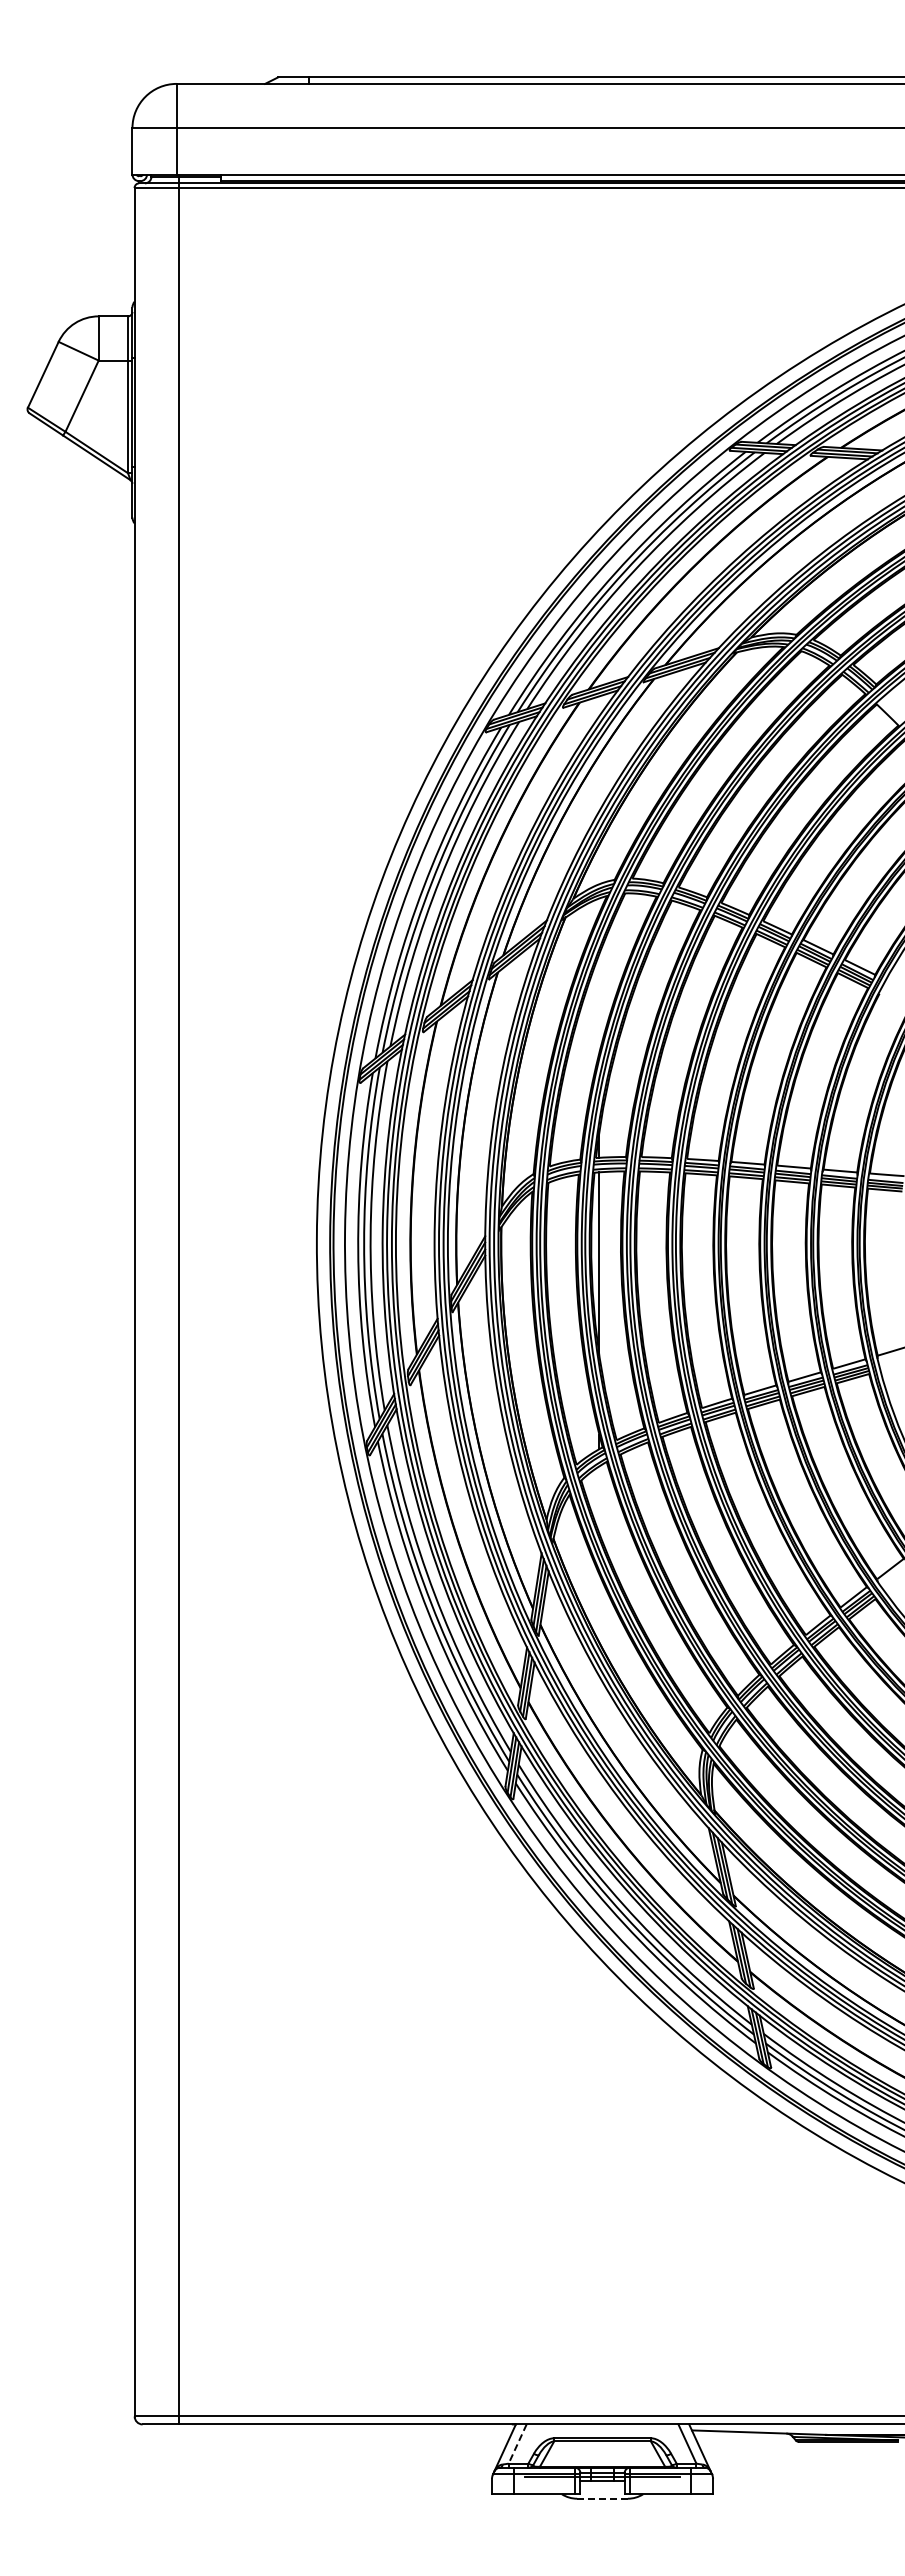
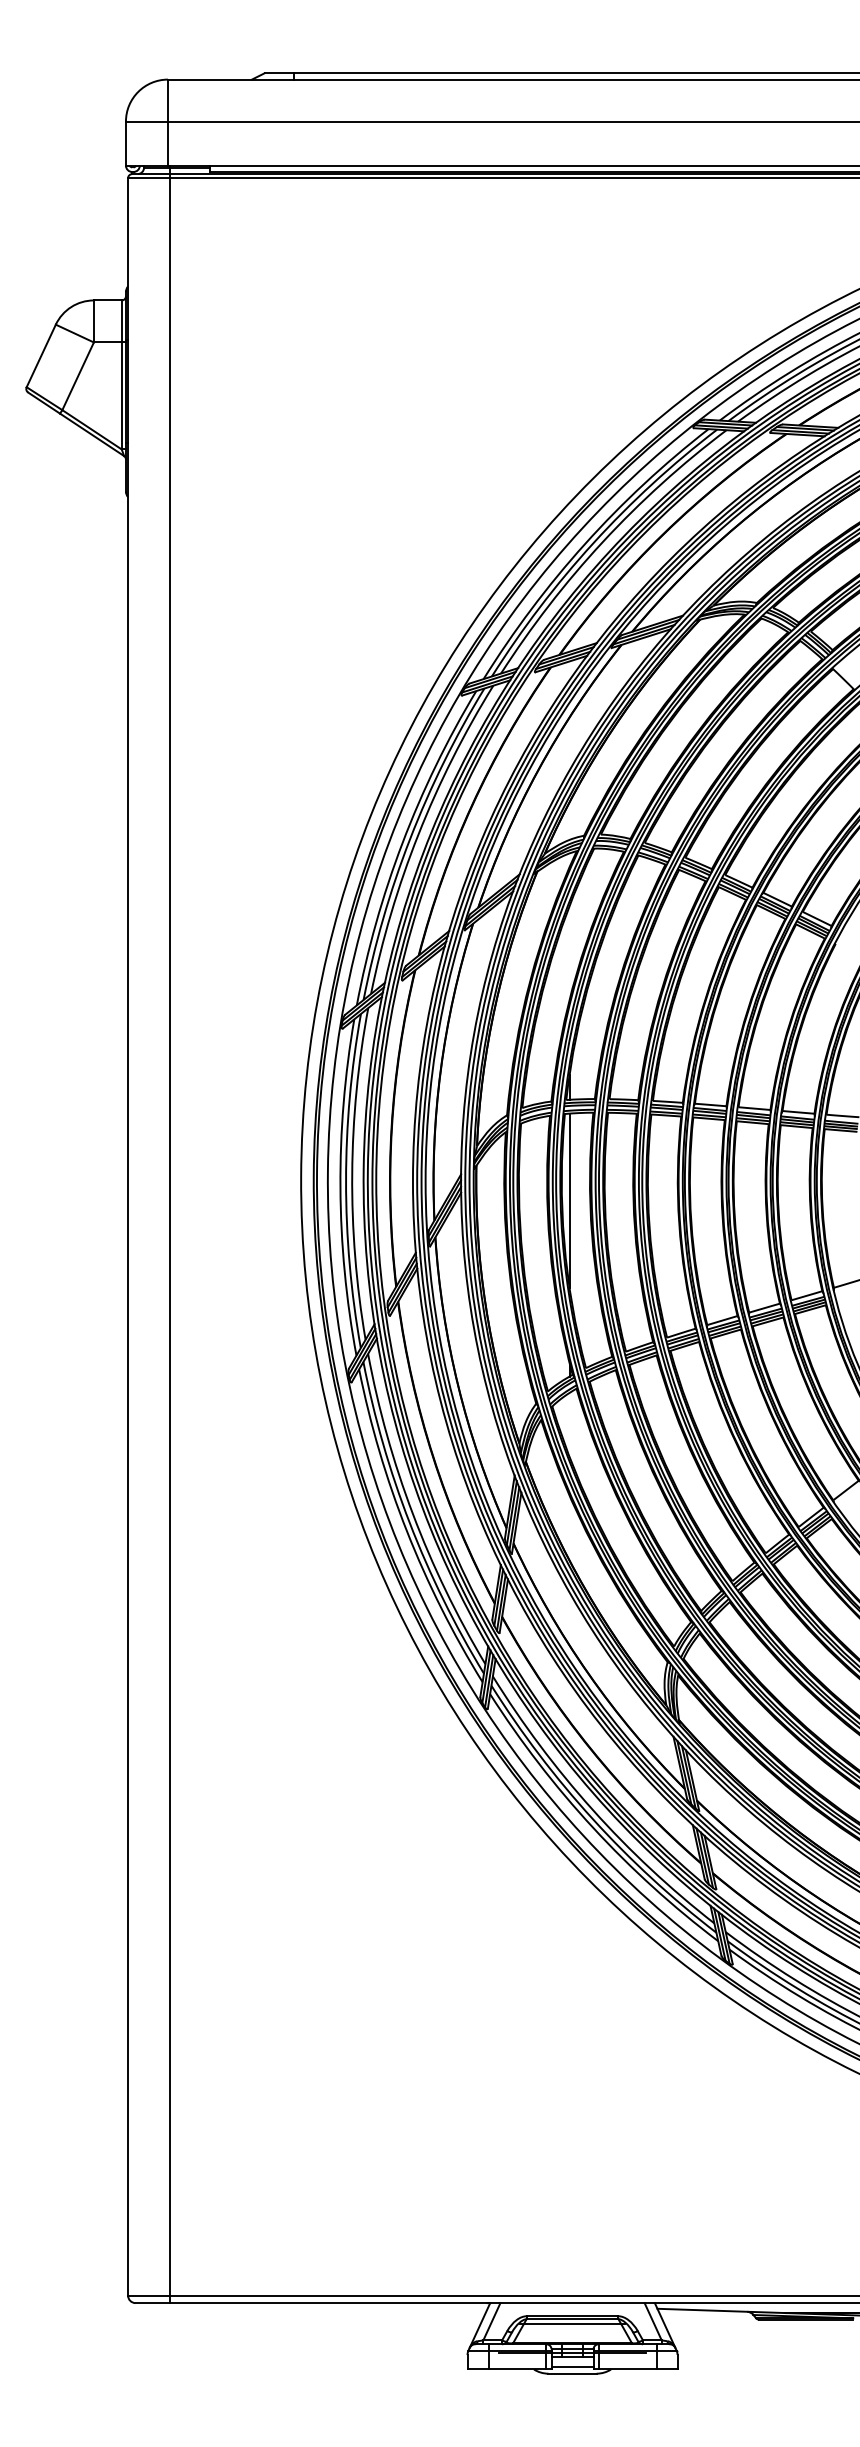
line: (517, 2444) -> (491, 2322), dashed -> solid
line: (602, 2446) -> (572, 2324), added
line: (602, 2491) -> (572, 2366), added
line: (602, 2498) -> (572, 2373), dashed -> solid

